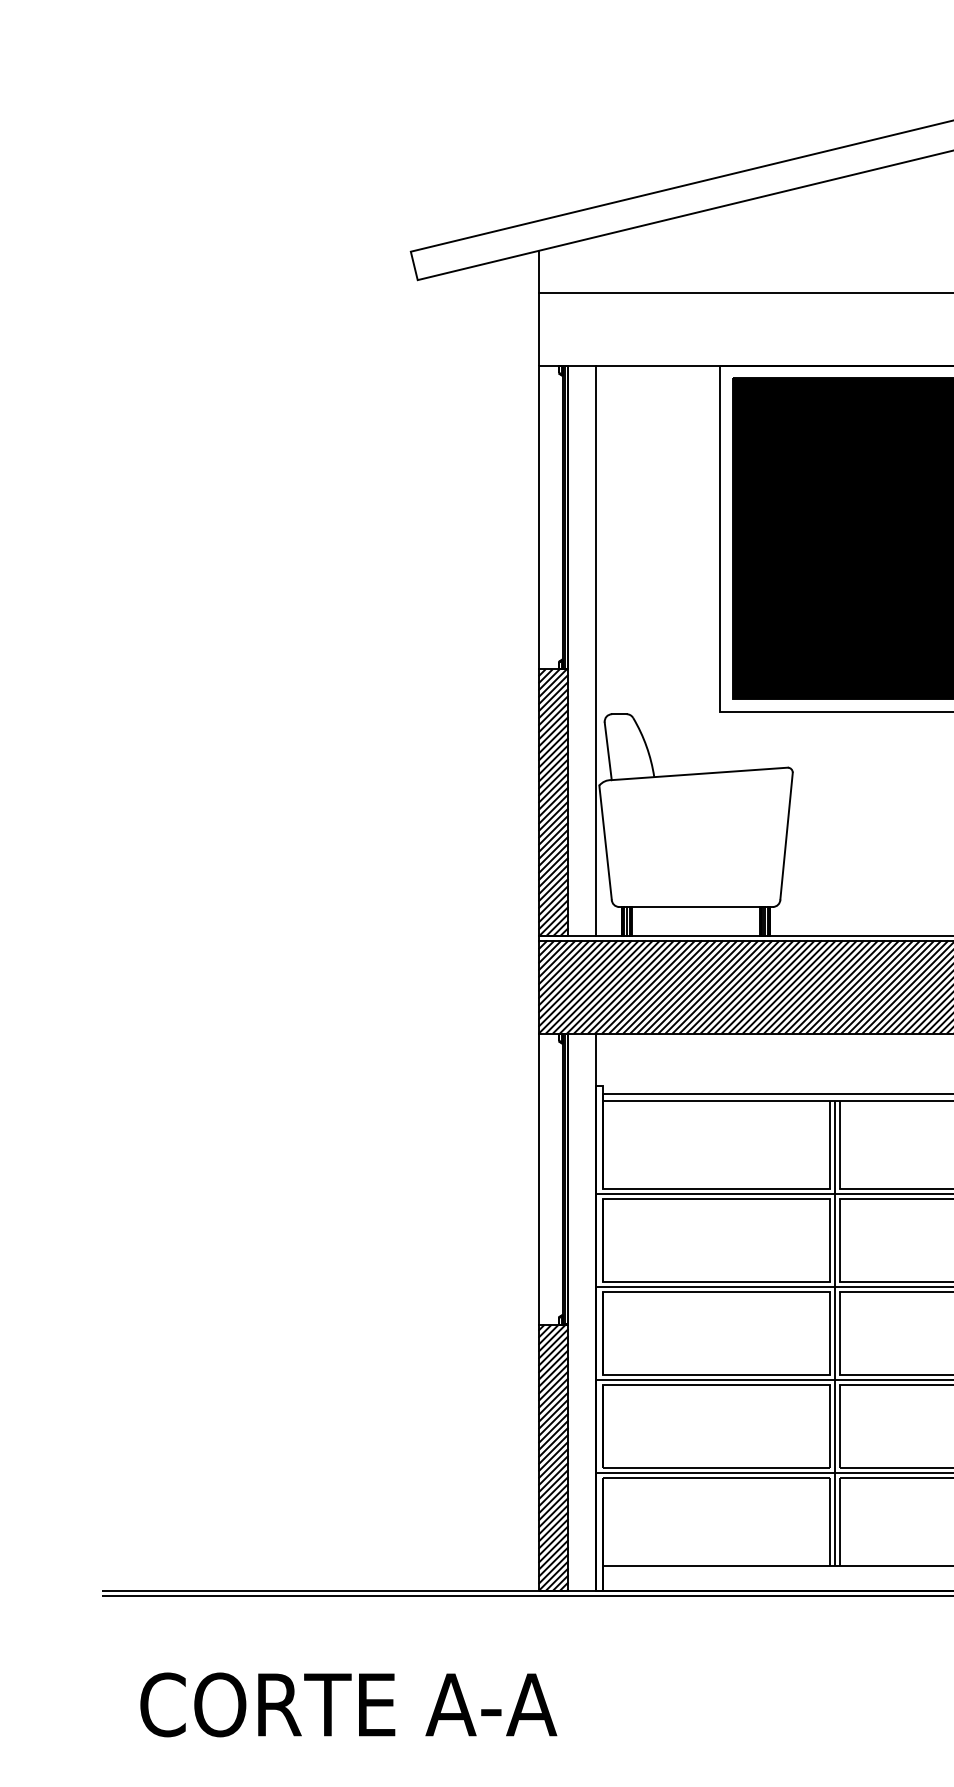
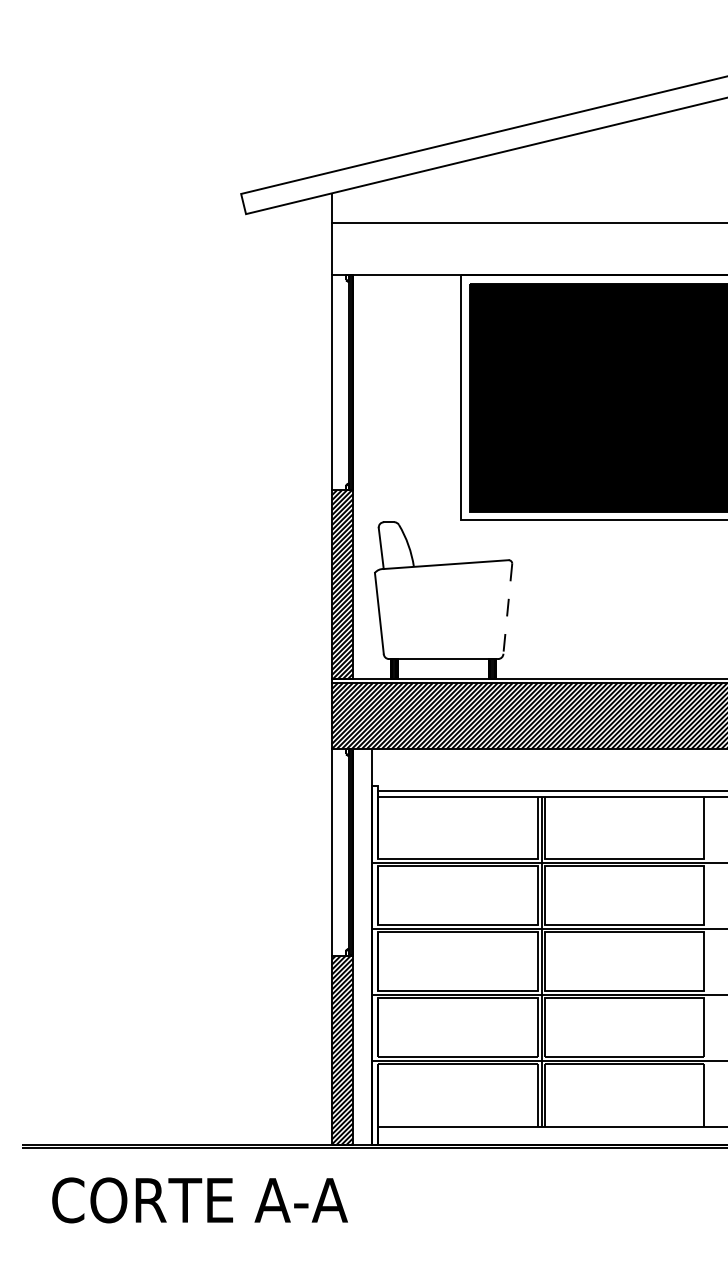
line: (595, 651) -> (372, 477), removed
line: (786, 837) -> (507, 609), solid -> dashed
text: (347, 1705) -> (199, 1200), moved

